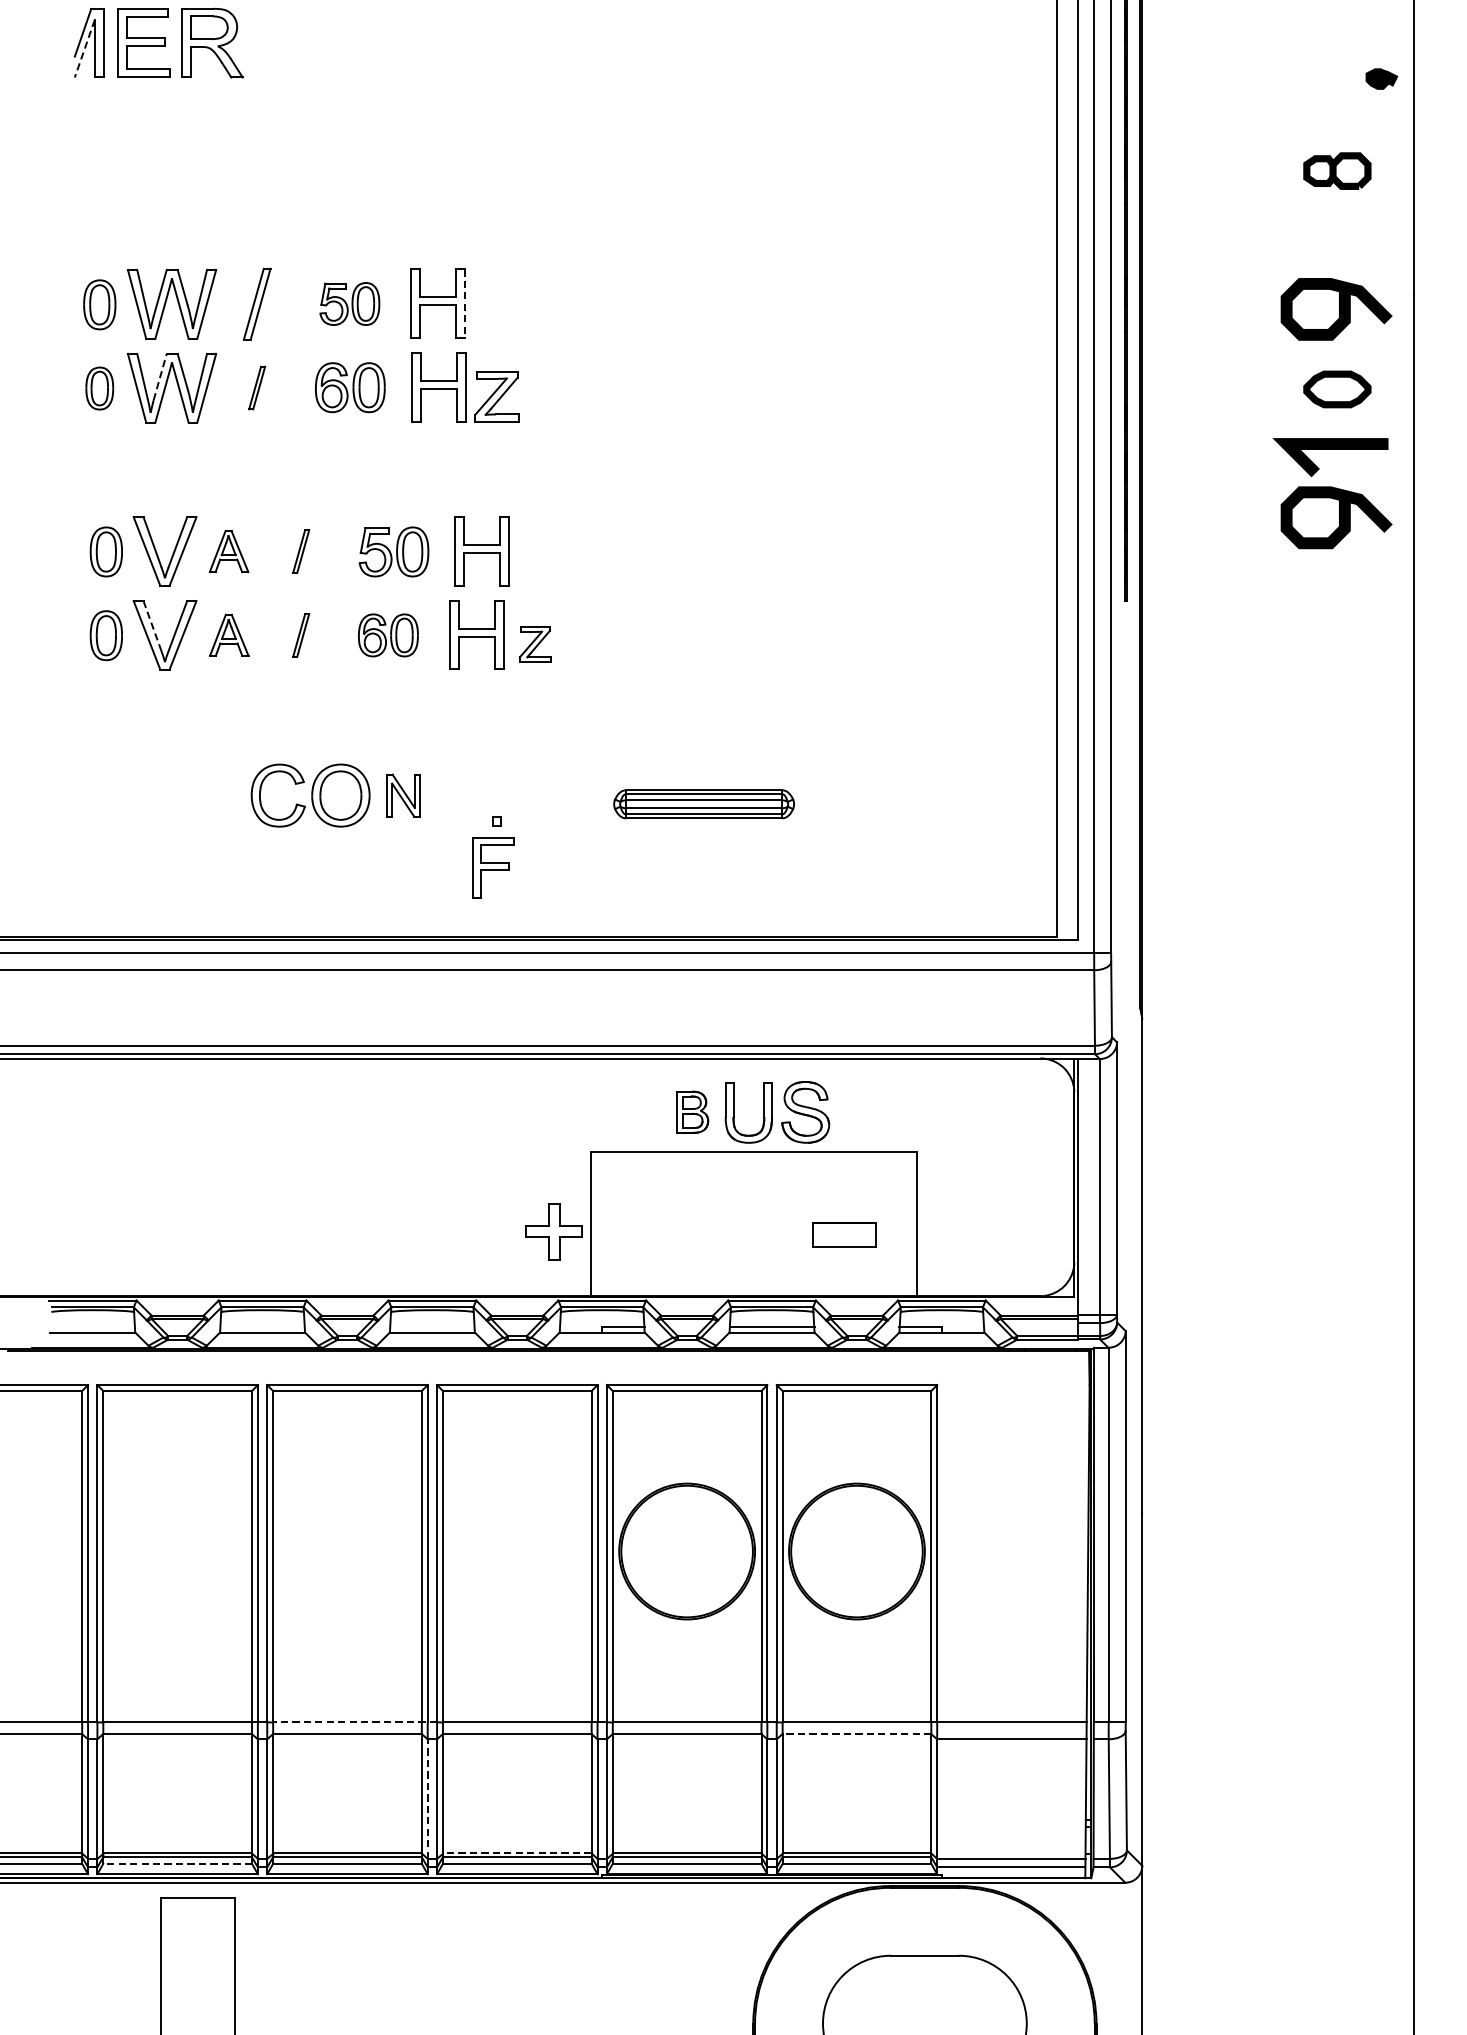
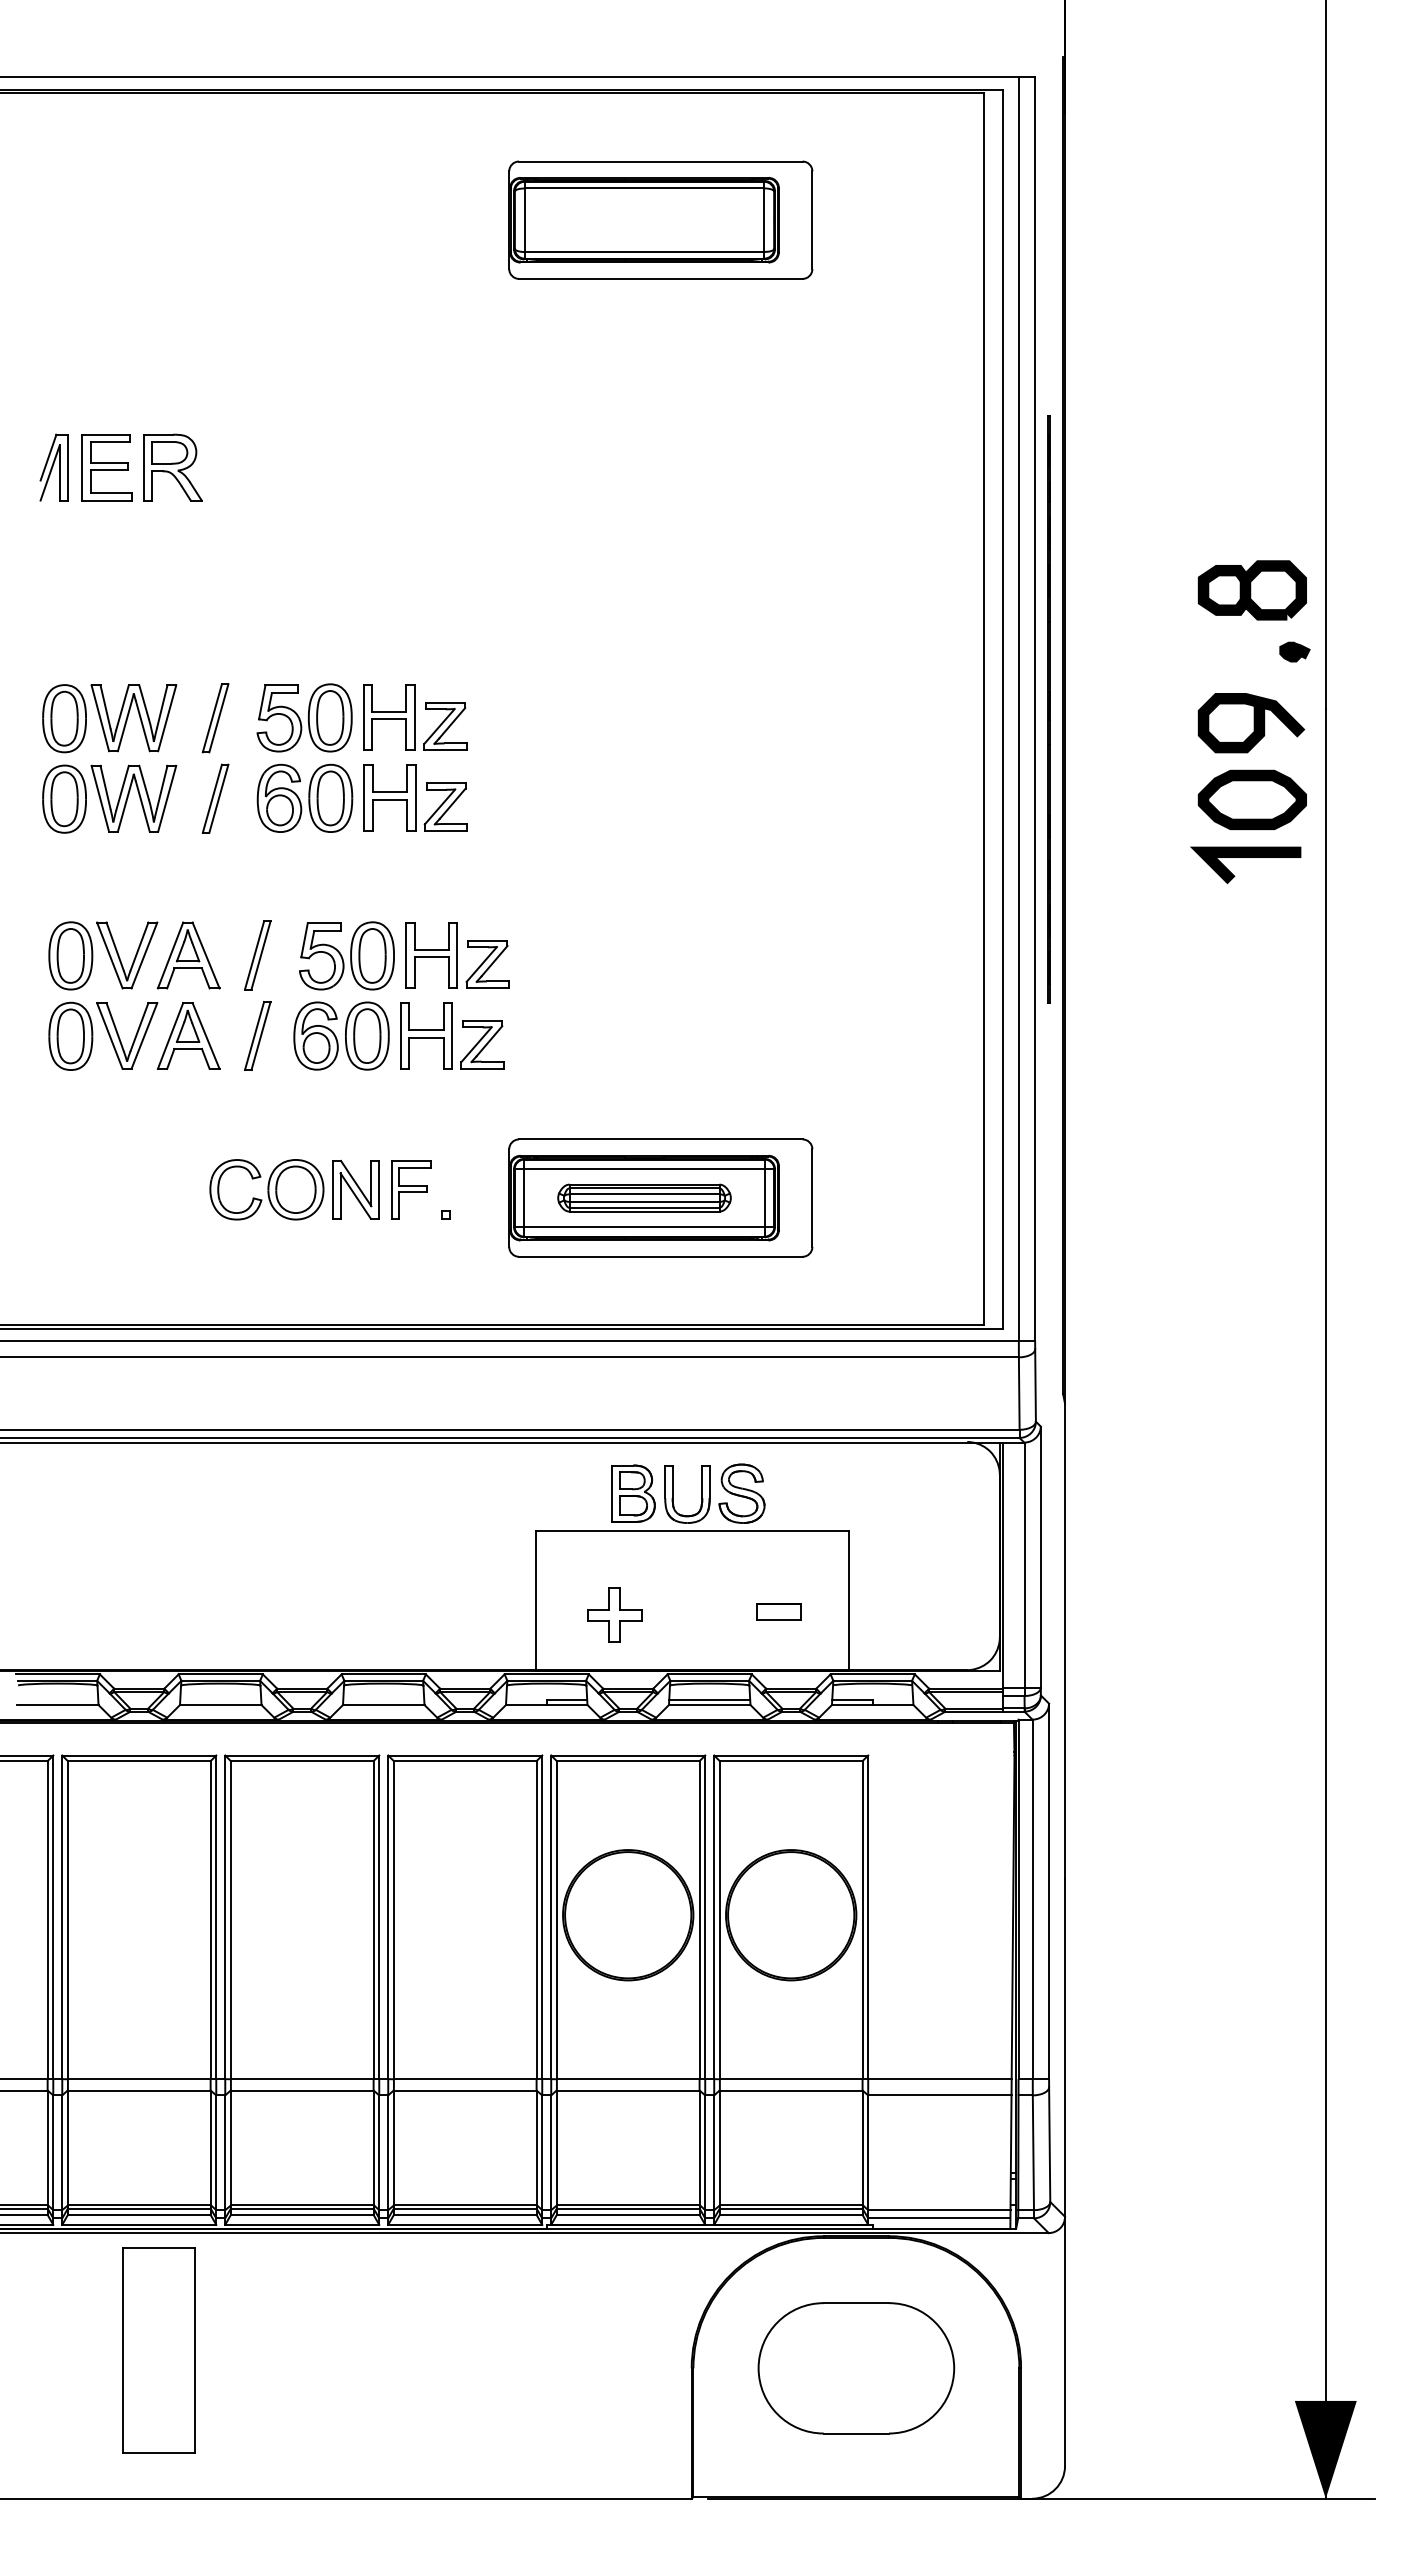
line: (85, 49) -> (50, 473), dashed -> solid
part: (1381, 78) -> (1294, 651), moved
part: (1336, 171) -> (1251, 590), size x1.67
part: (349, 303) -> (304, 717), size x1.67
line: (465, 303) -> (415, 717), dashed -> solid
part: (99, 304) -> (64, 718), size x1.43
part: (496, 312) -> (445, 726), added
line: (160, 376) -> (122, 787), dashed -> solid
part: (349, 386) -> (304, 797), size x1.43
part: (99, 387) -> (64, 798), size x1.67
part: (257, 387) -> (215, 798), size x1.67
part: (1336, 388) -> (1251, 799), size x1.67
curve: (1338, 518) -> (1253, 923), removed
part: (105, 551) -> (70, 955), size x1.43
part: (228, 551) -> (188, 955), size x1.67
part: (300, 551) -> (257, 955), size x1.67
part: (393, 551) -> (346, 955), size x1.43
part: (540, 560) -> (487, 964), added
line: (152, 626) -> (115, 1027), dashed -> solid
part: (105, 634) -> (70, 1035), size x1.43
part: (228, 634) -> (188, 1035), size x1.67
part: (300, 634) -> (257, 1035), size x1.67
part: (388, 634) -> (341, 1035), size x1.67
part: (535, 644) -> (482, 1044), size x1.43
part: (402, 795) -> (355, 1189), size x1.43
part: (720, 803) -> (660, 1197), added
part: (493, 867) -> (411, 1189), moved
part: (692, 1112) -> (633, 1493), size x1.43
part: (554, 1230) -> (614, 1614), moved
part: (843, 1235) -> (778, 1611), size x0.71
line: (355, 1722) -> (309, 2079), dashed -> solid
line: (856, 1734) -> (790, 2090), dashed -> solid
line: (427, 1798) -> (379, 2152), dashed -> solid
line: (516, 1852) -> (464, 2204), dashed -> solid
line: (176, 1863) -> (138, 2214), dashed -> solid

